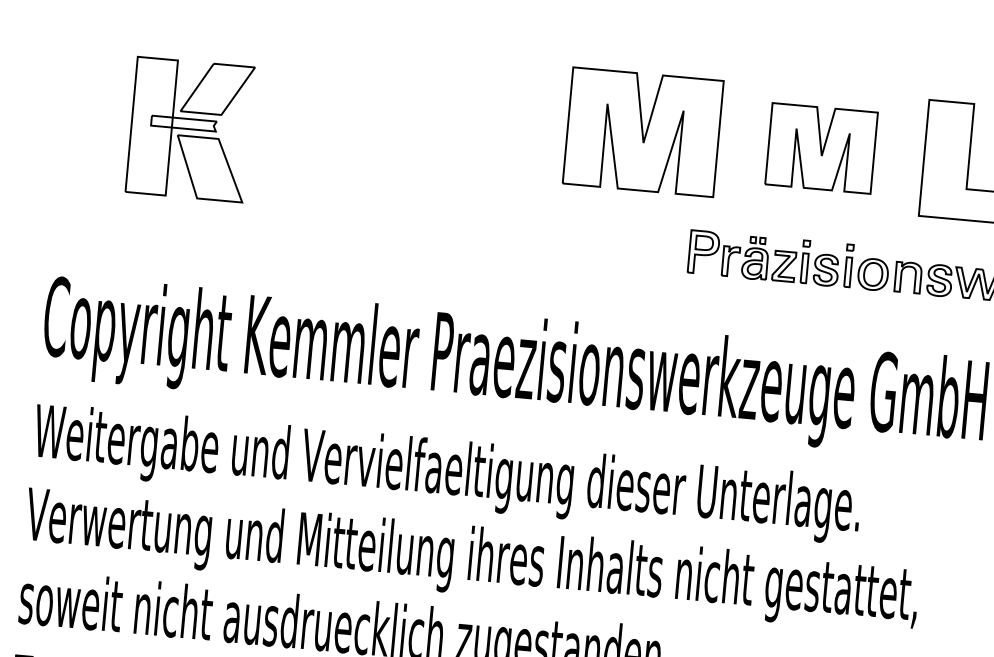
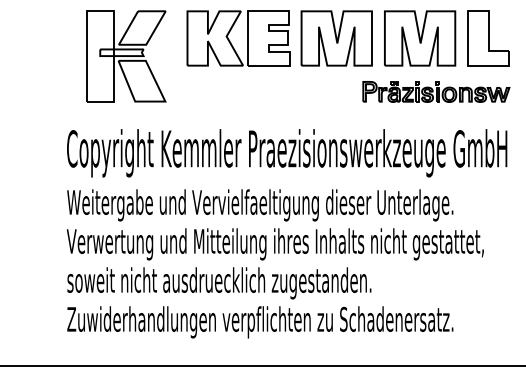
part: (417, 120) -> (231, 42), added
part: (190, 129) -> (126, 56), size x1.43
part: (822, 148) -> (420, 38), size x1.43

